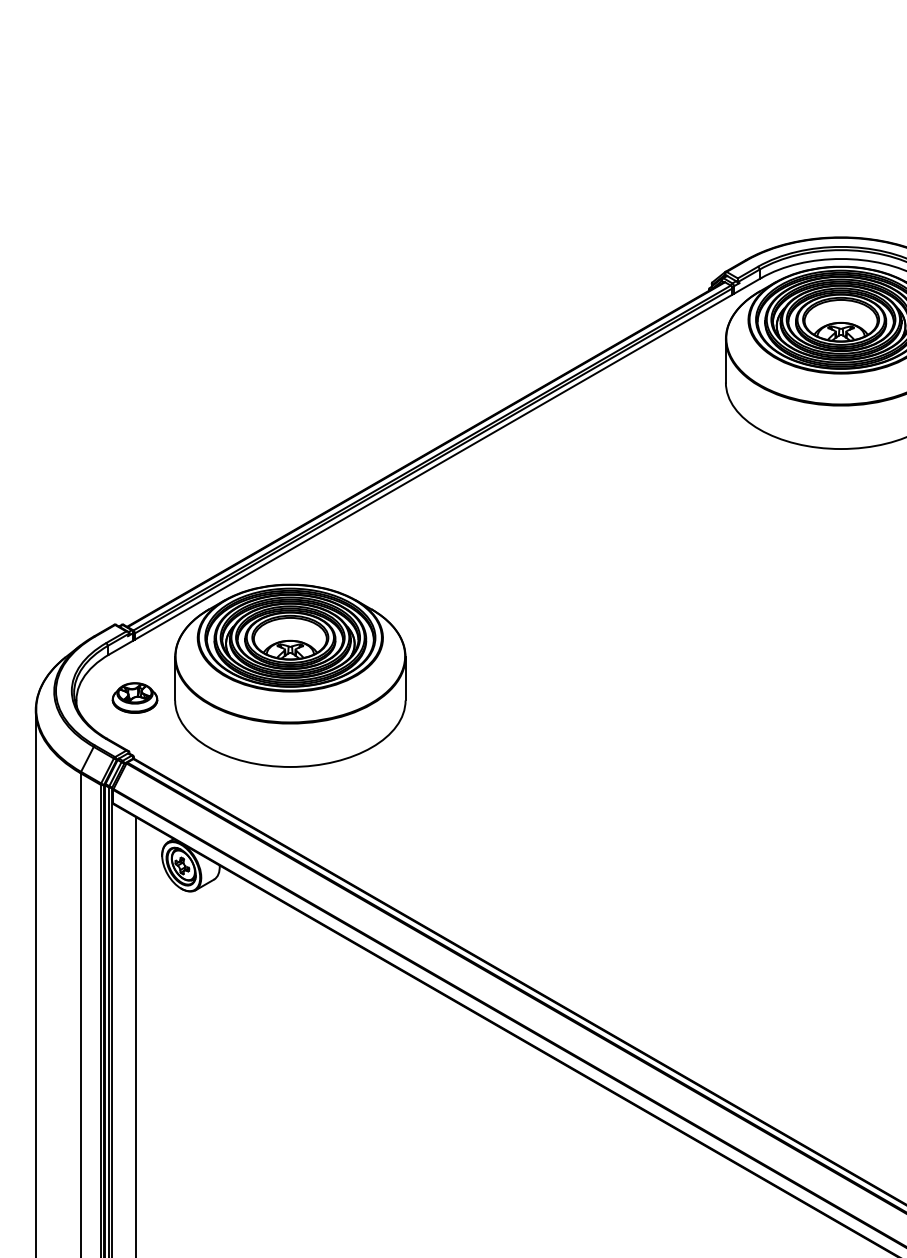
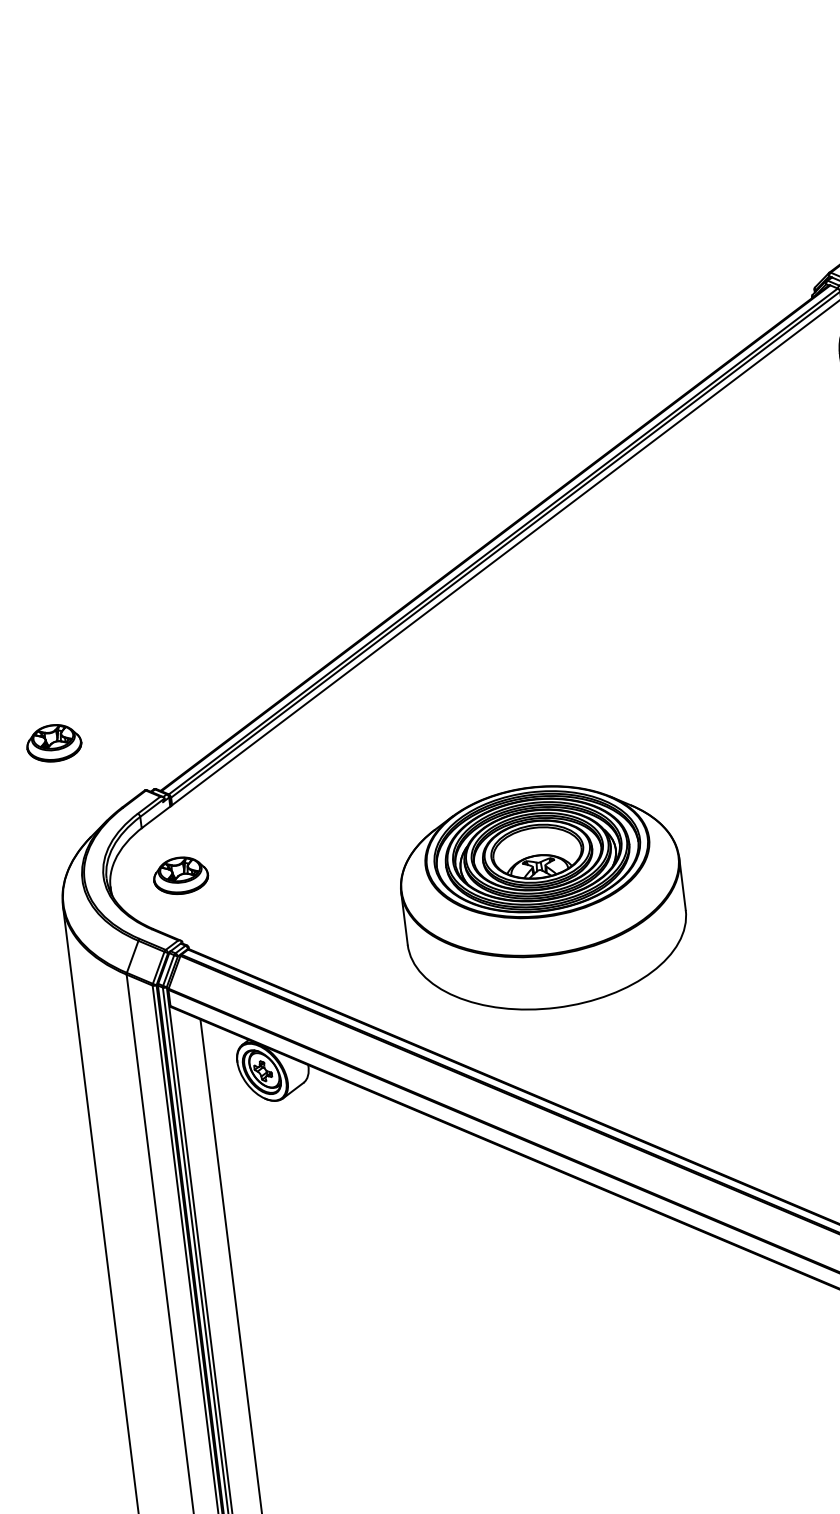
part: (44, 576) -> (53, 742), added
part: (290, 675) -> (543, 897), moved

